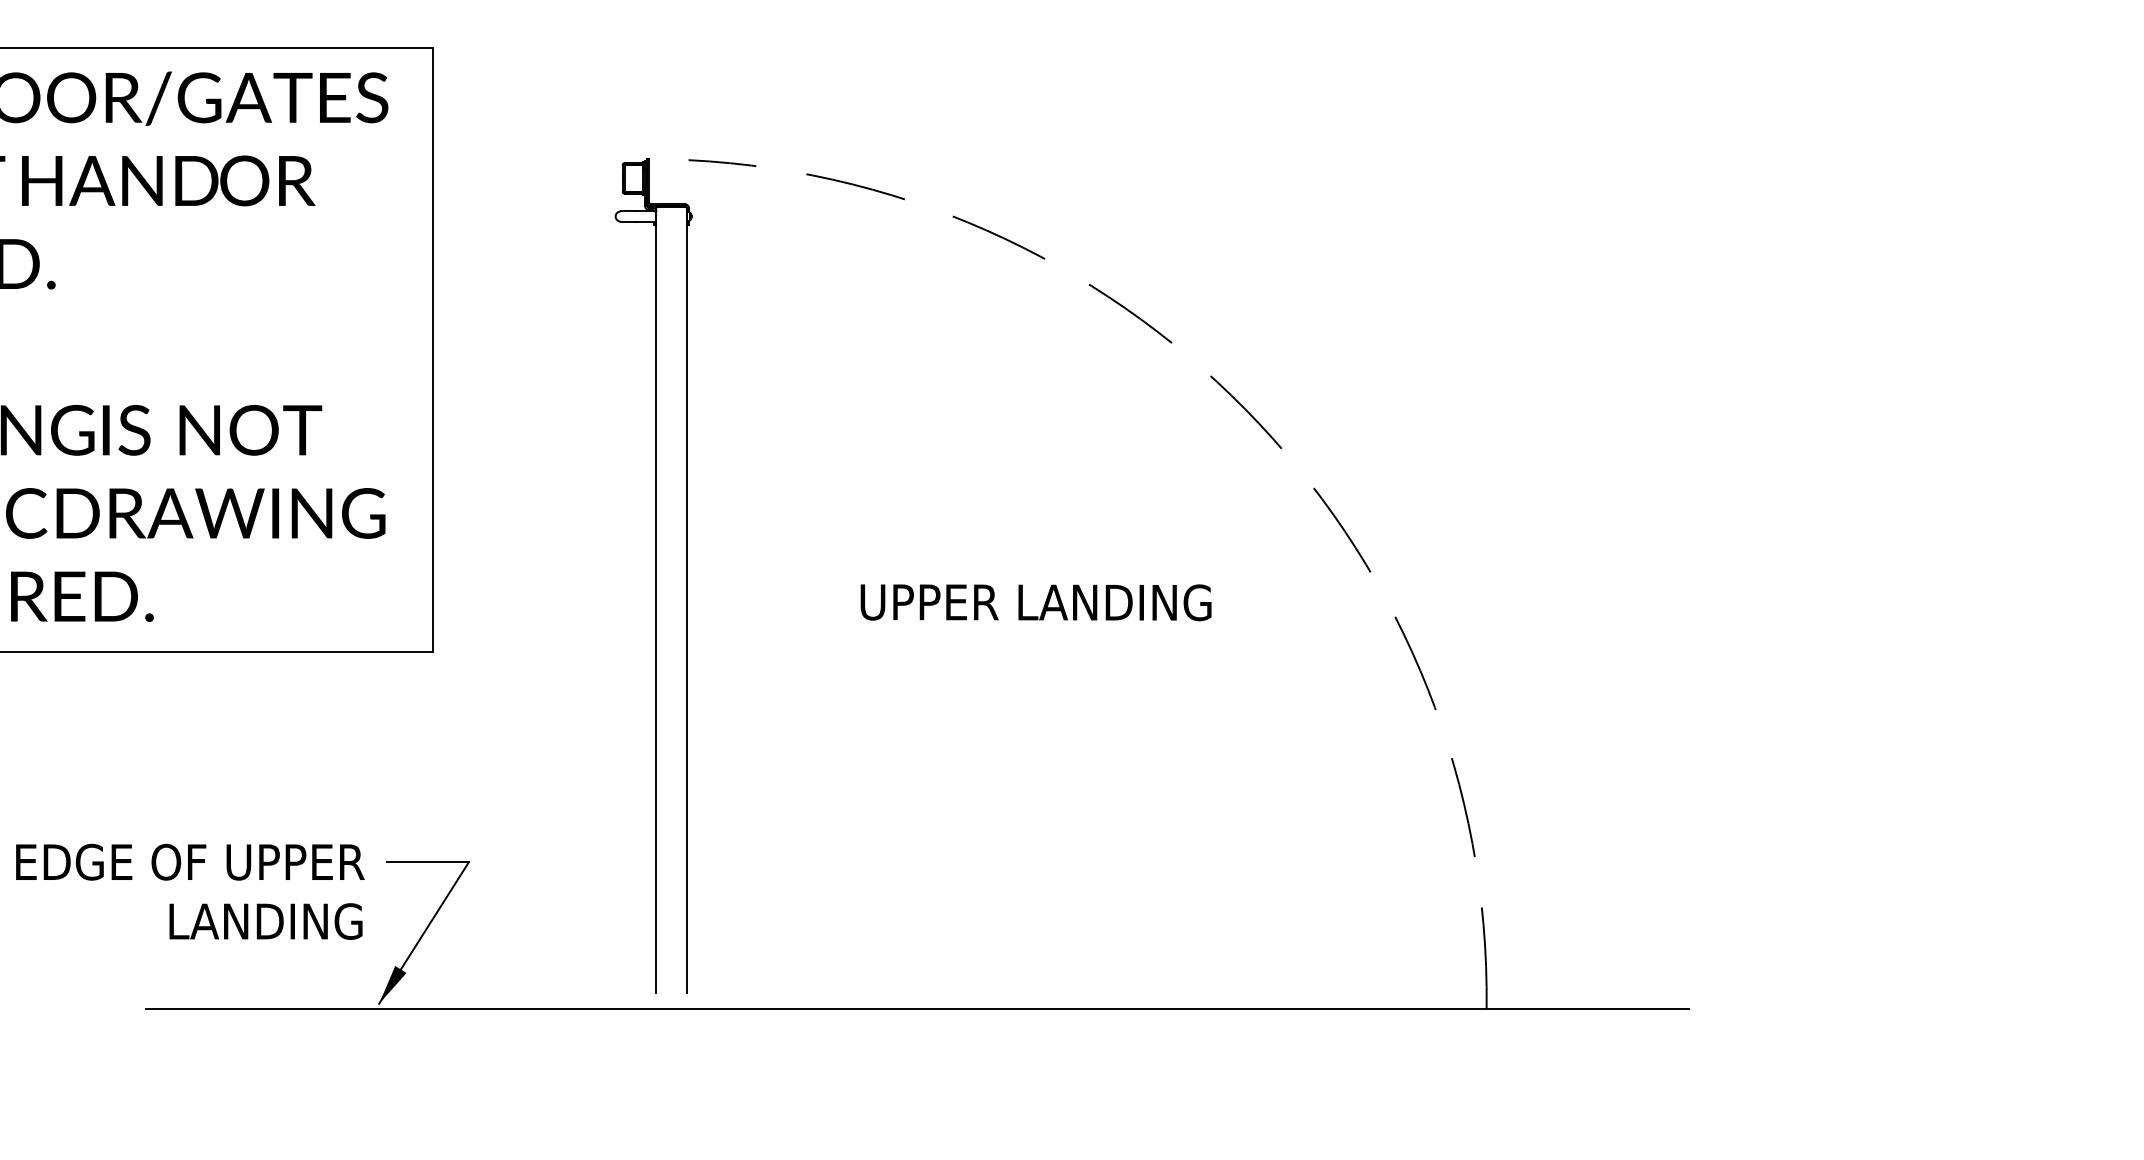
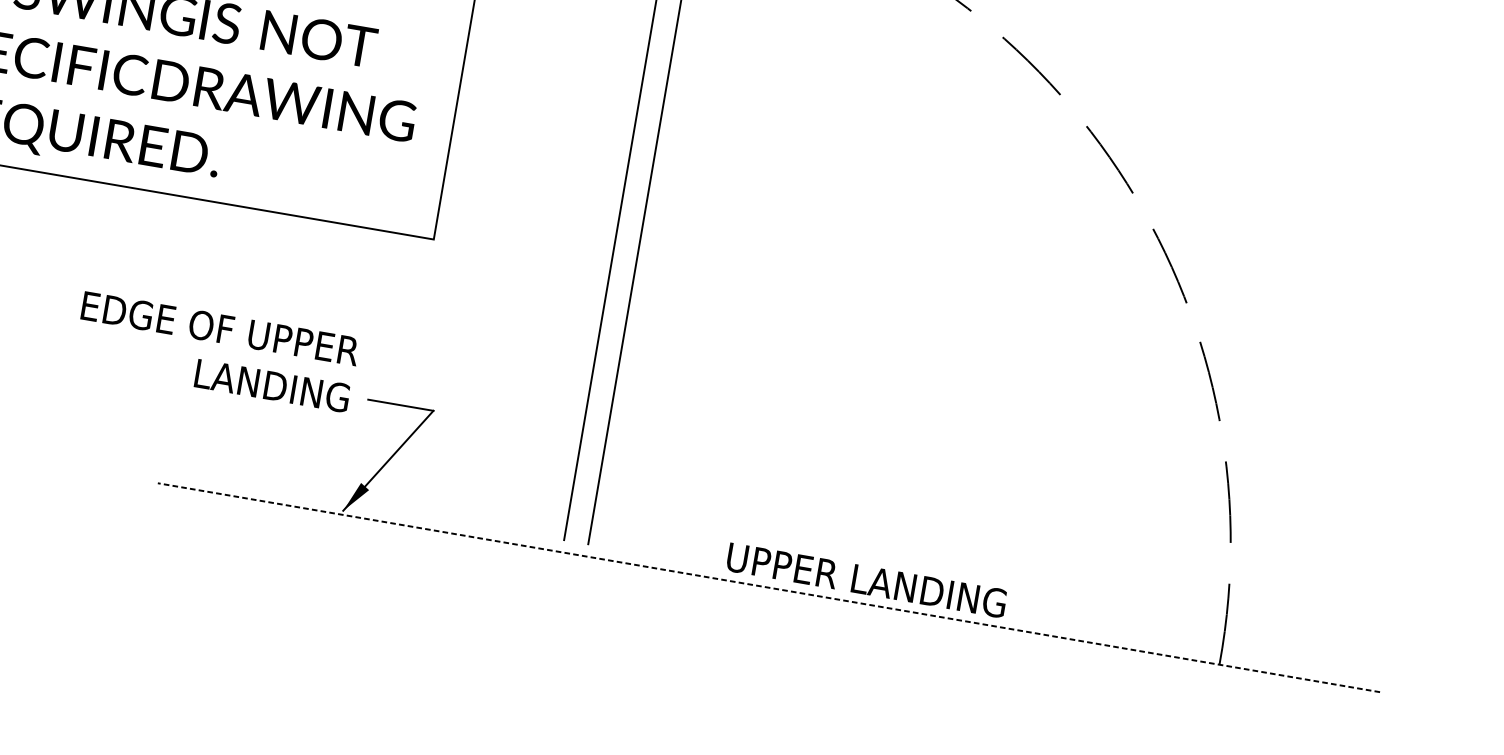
text: (1035, 602) -> (866, 580), moved
text: (190, 891) -> (216, 351), moved
line: (917, 1008) -> (768, 587), solid -> dashed

